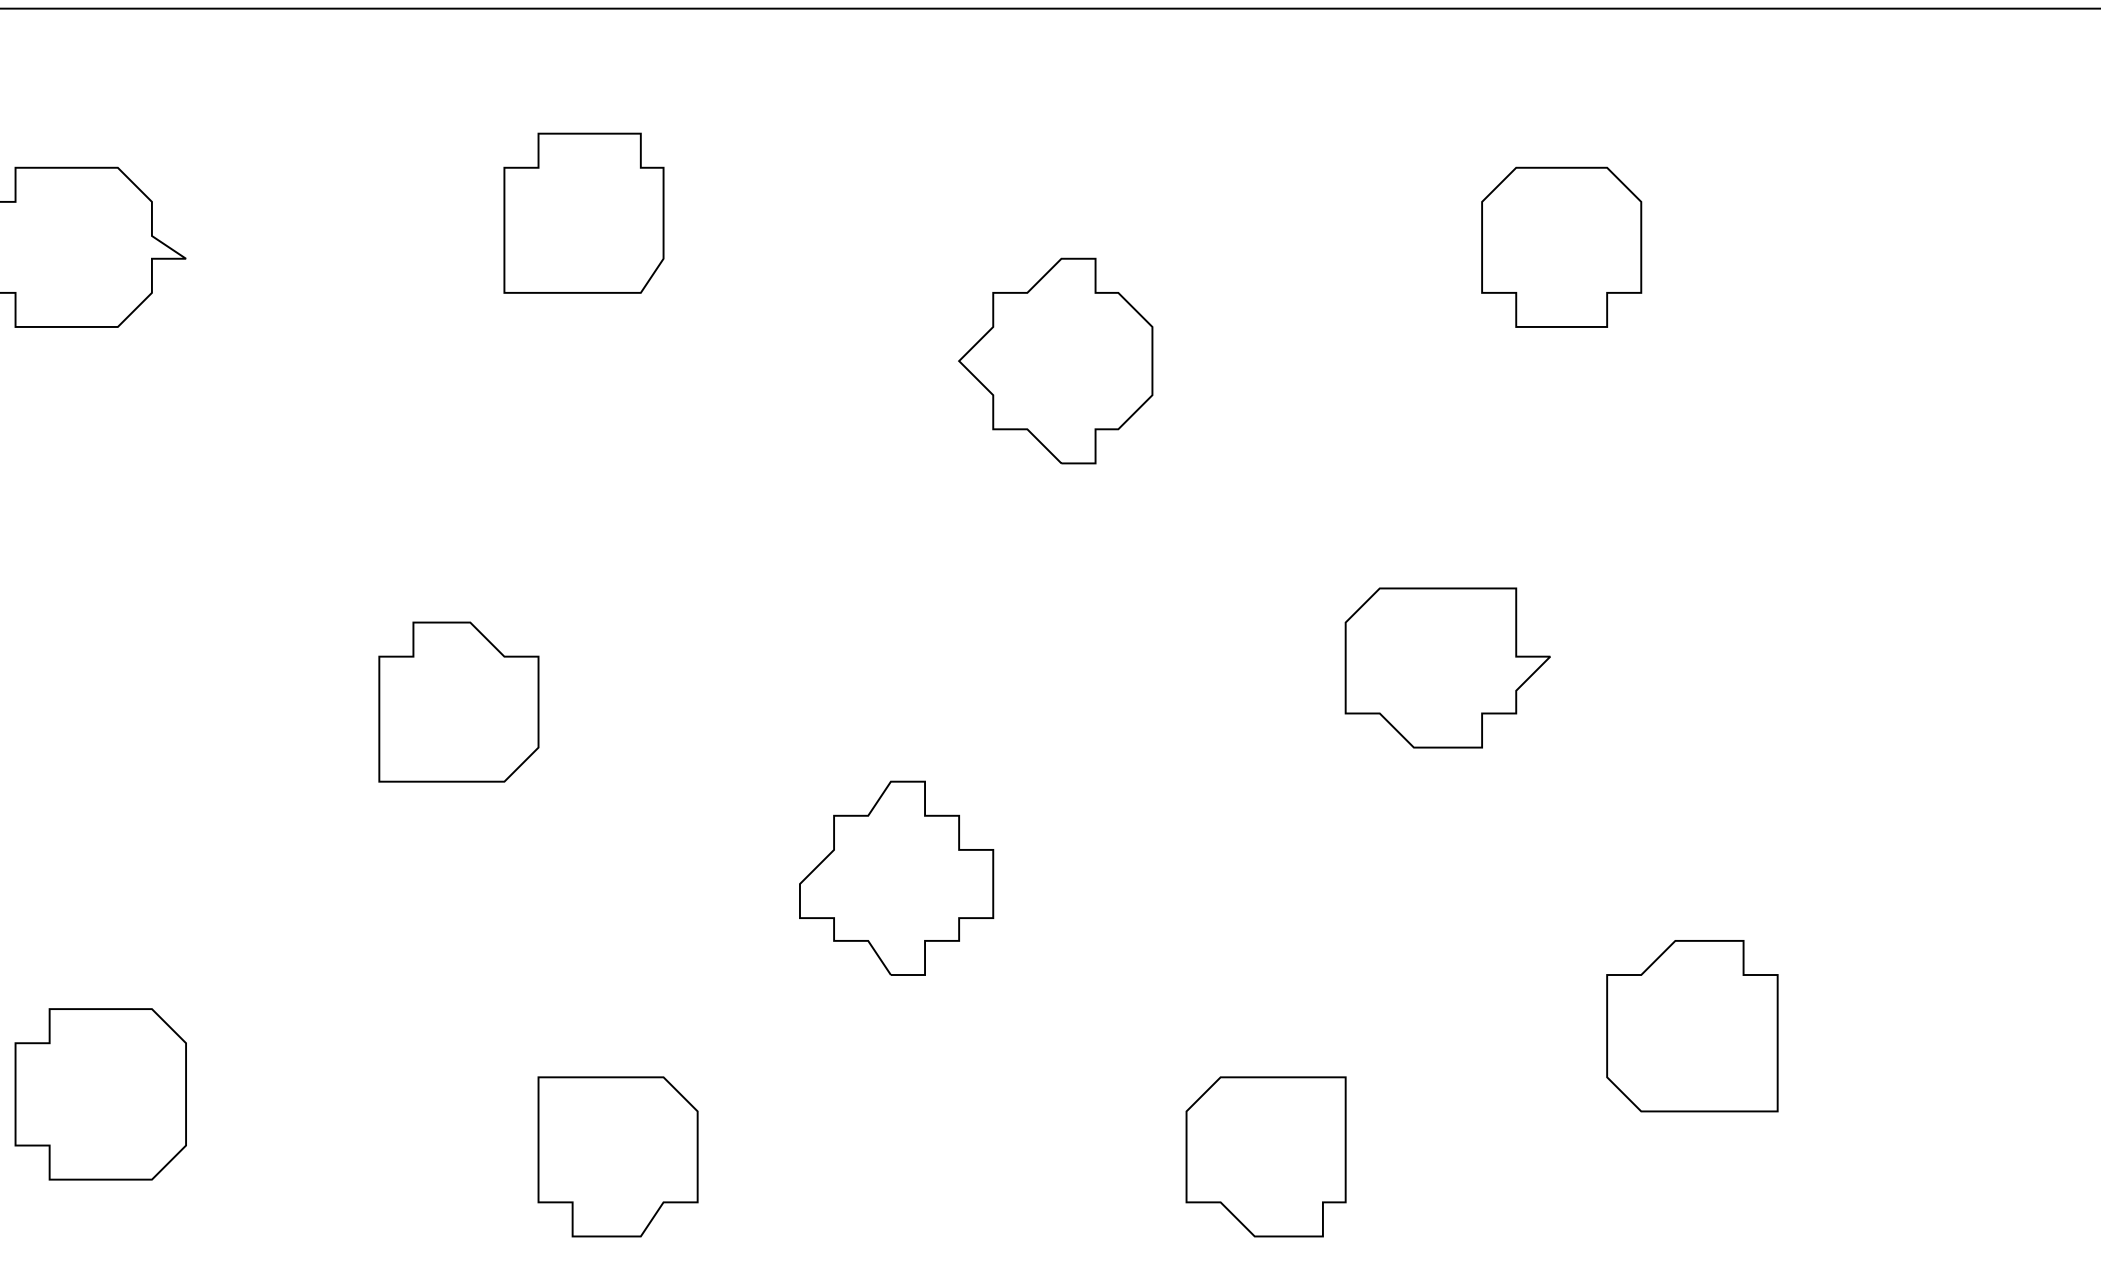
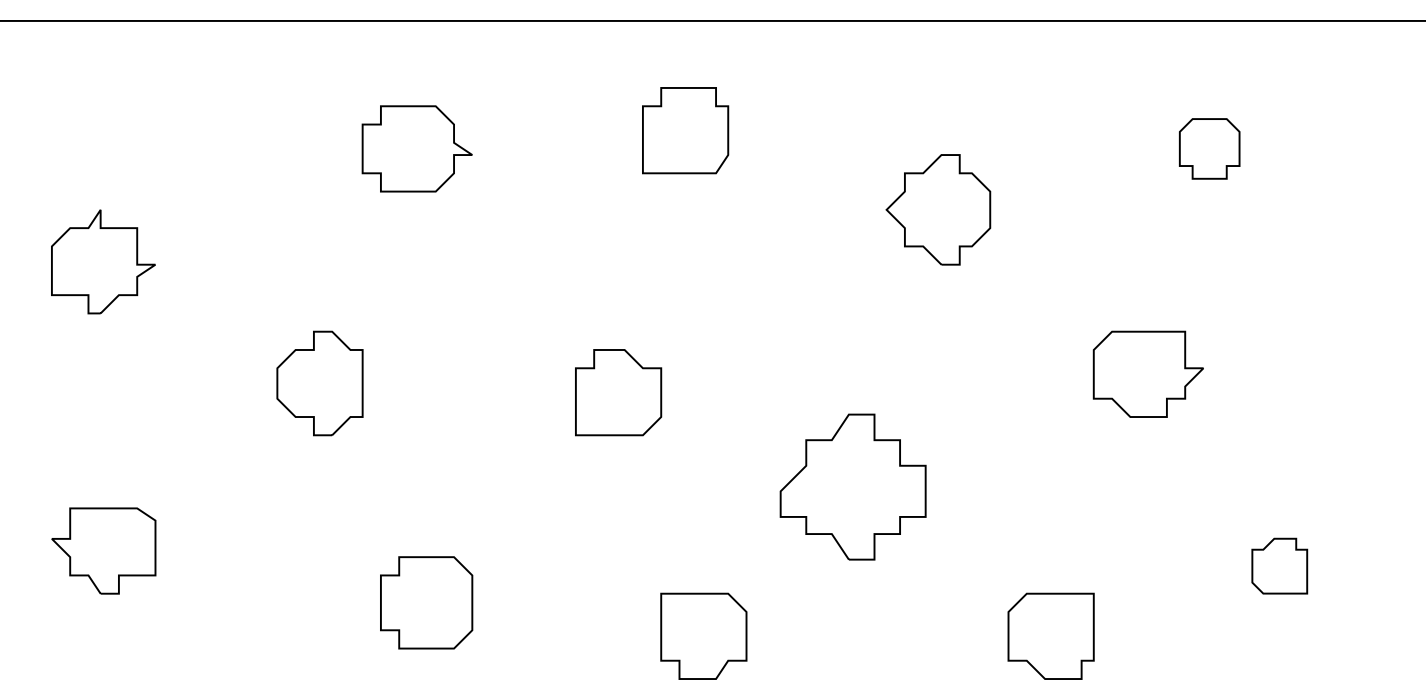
part: (1561, 246) -> (1209, 148), size x0.7
part: (895, 877) -> (852, 486), size x1.4
part: (1692, 1024) -> (1279, 565), size x0.6

